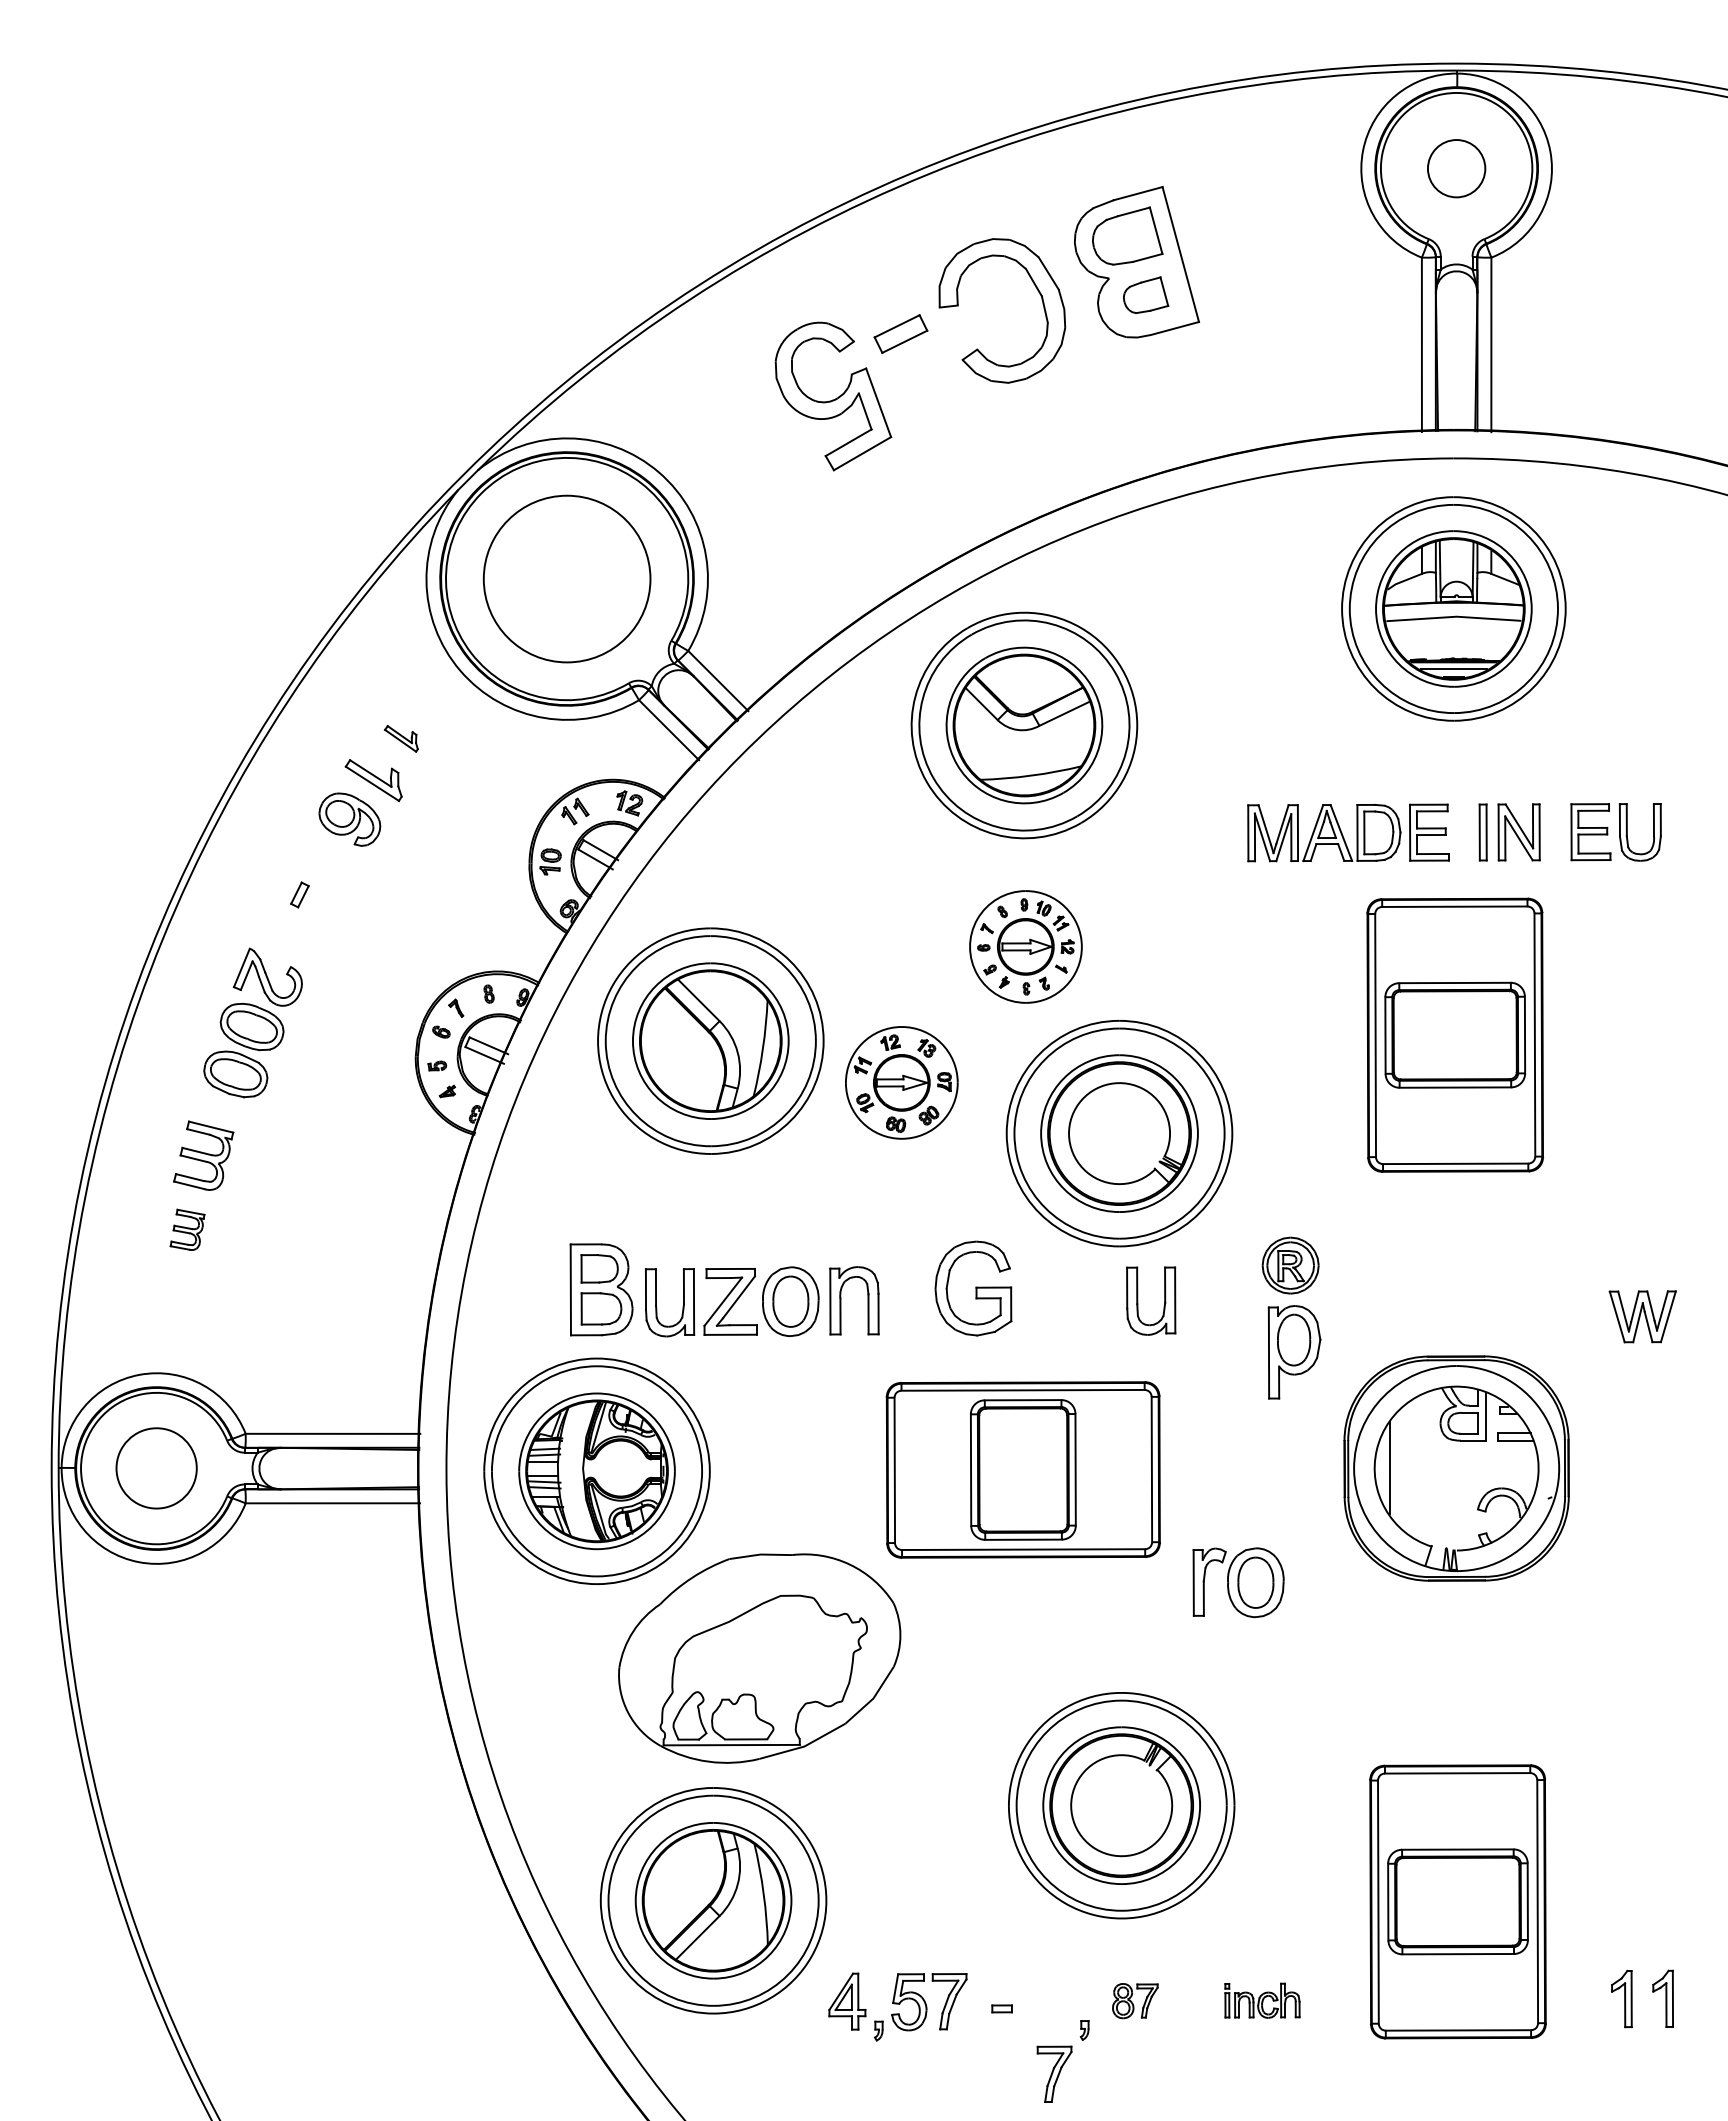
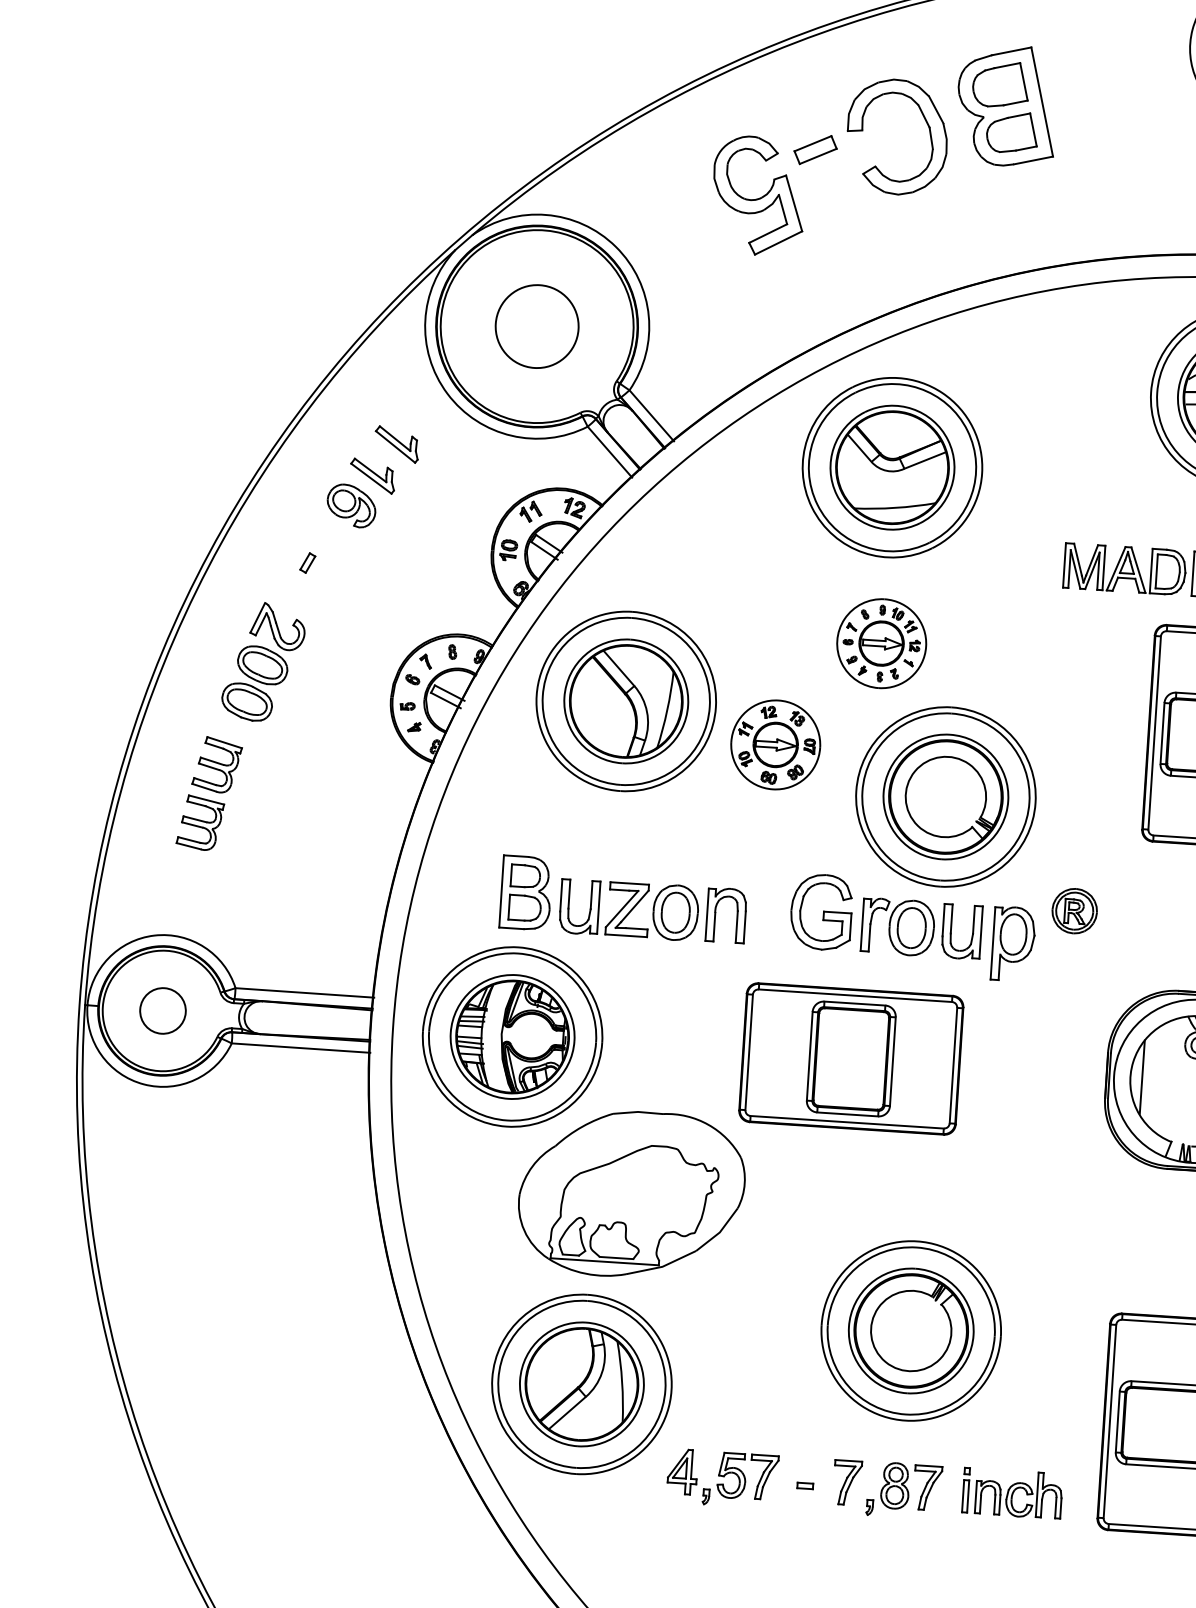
part: (1145, 294) -> (1012, 131), size x1.43
circle: (567, 578) -> (537, 326), size x0.62
part: (401, 738) -> (396, 444), size x1.67
part: (187, 1229) -> (200, 822), size x1.67
part: (1294, 1352) -> (1013, 944), moved
circle: (156, 1468) -> (162, 1010), size x0.71
part: (1238, 1582) -> (897, 926), moved
part: (1135, 2000) -> (911, 1486), size x1.67
part: (1262, 2000) -> (1012, 1493), size x1.67
part: (1054, 2073) -> (847, 1482), moved

